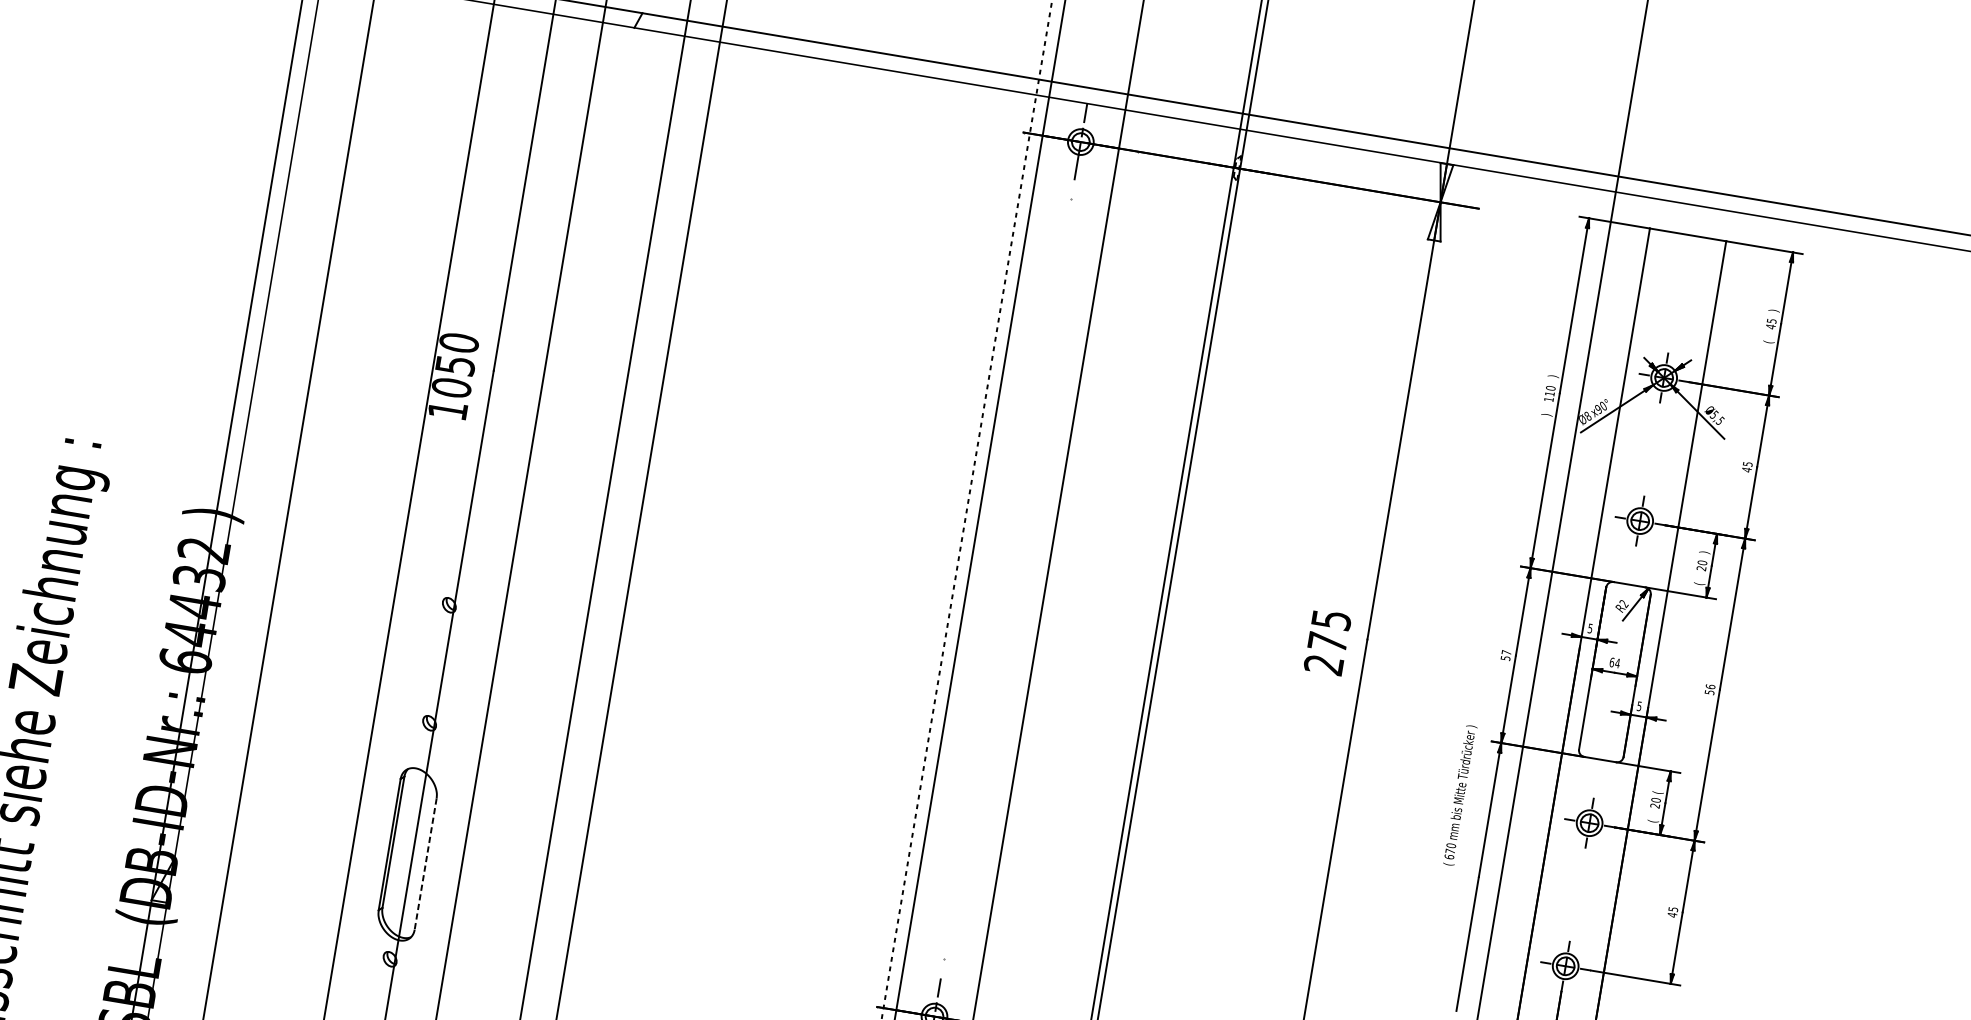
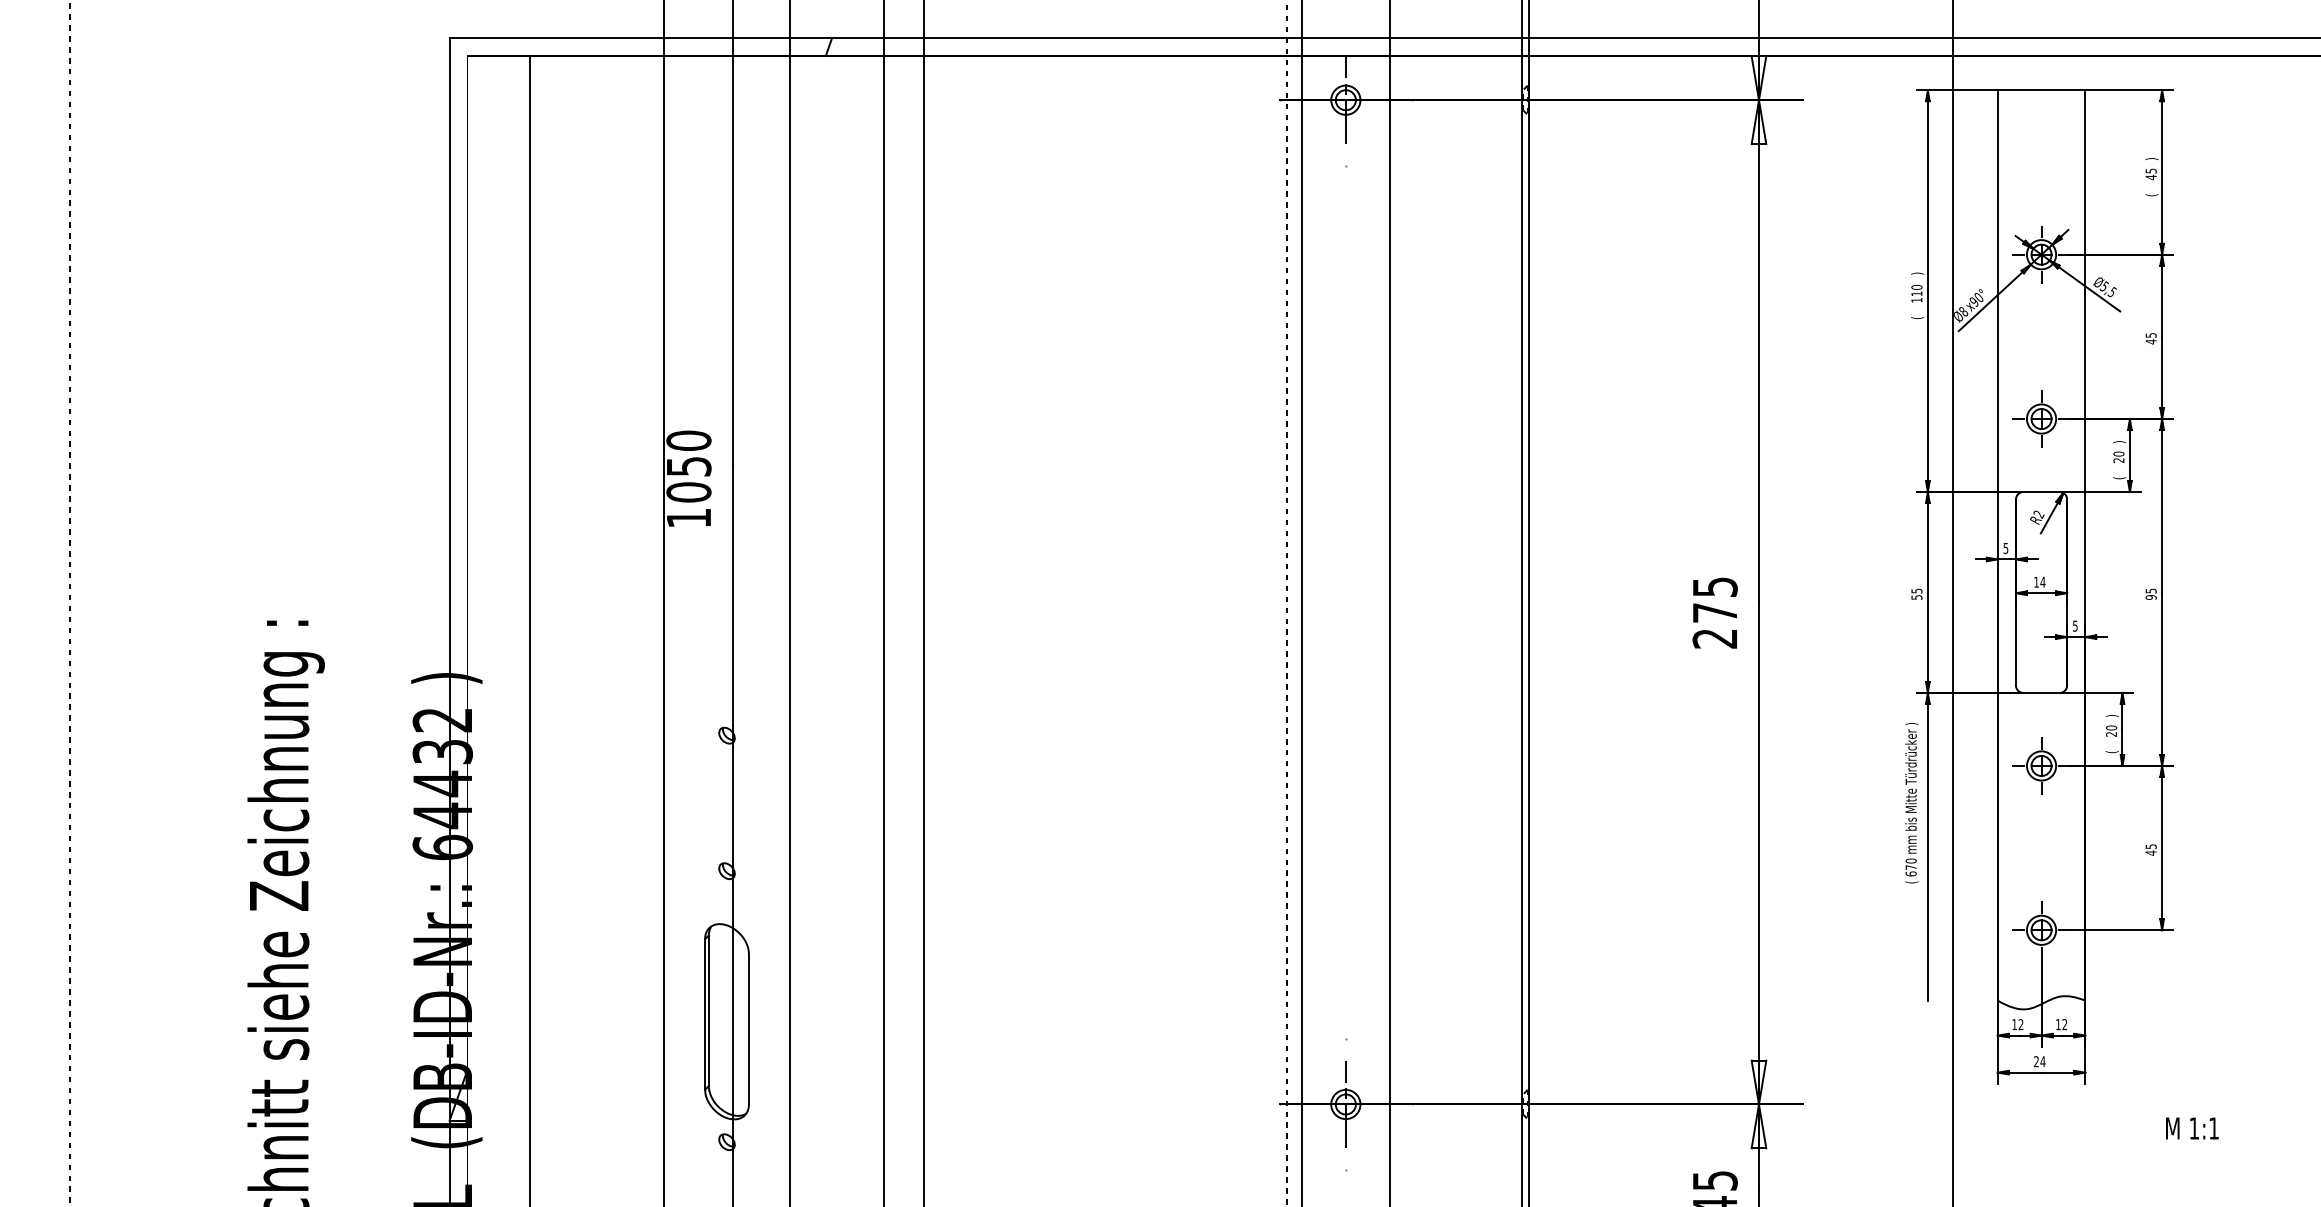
text: (1546, 415) -> (1917, 318), ) -> (
text: (1506, 652) -> (1916, 590), 57 -> 55
text: (1612, 661) -> (2036, 581), 64 -> 14
text: (1709, 688) -> (2150, 593), 56 -> 95
text: (1657, 791) -> (2111, 717), ( -> )
text: (1459, 795) -> (1911, 803), moved
line: (425, 864) -> (748, 1029), dashed -> solid

